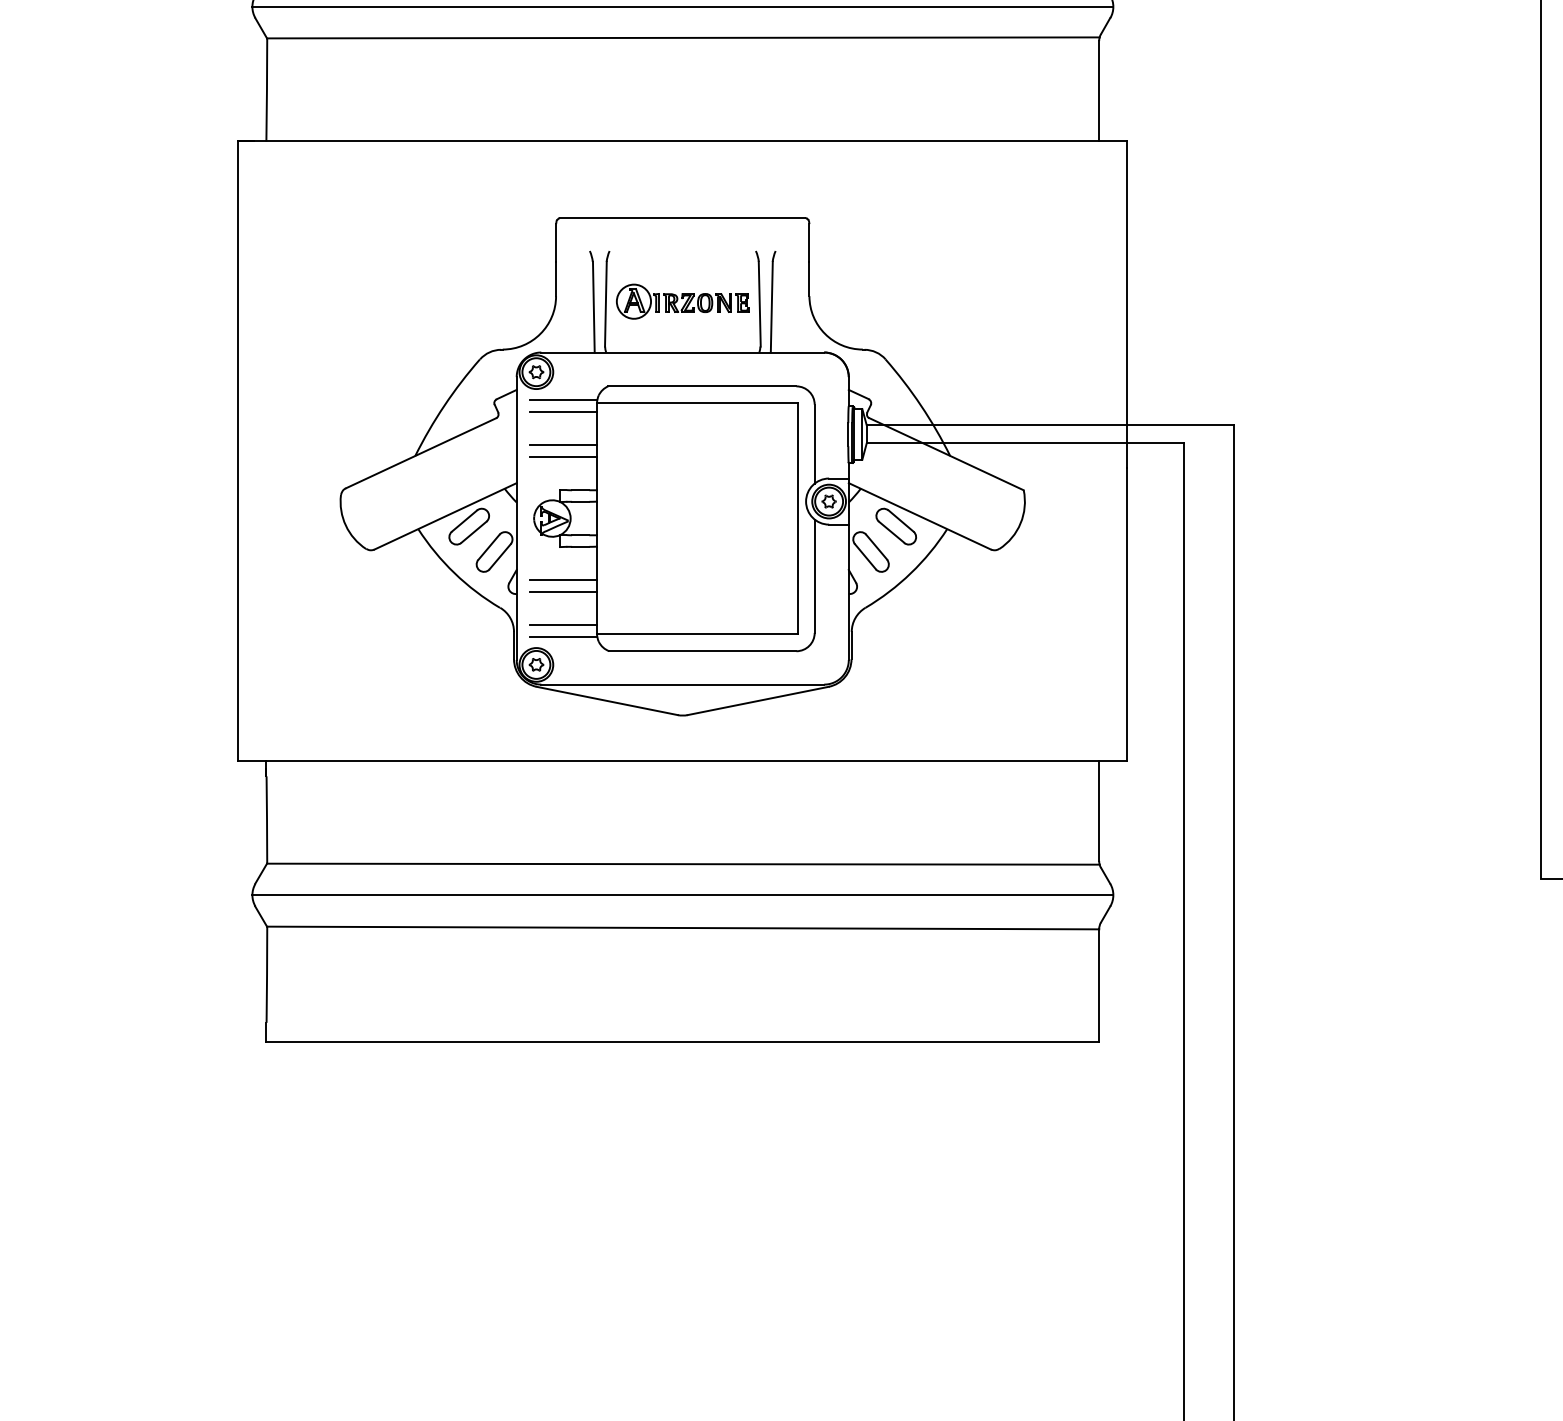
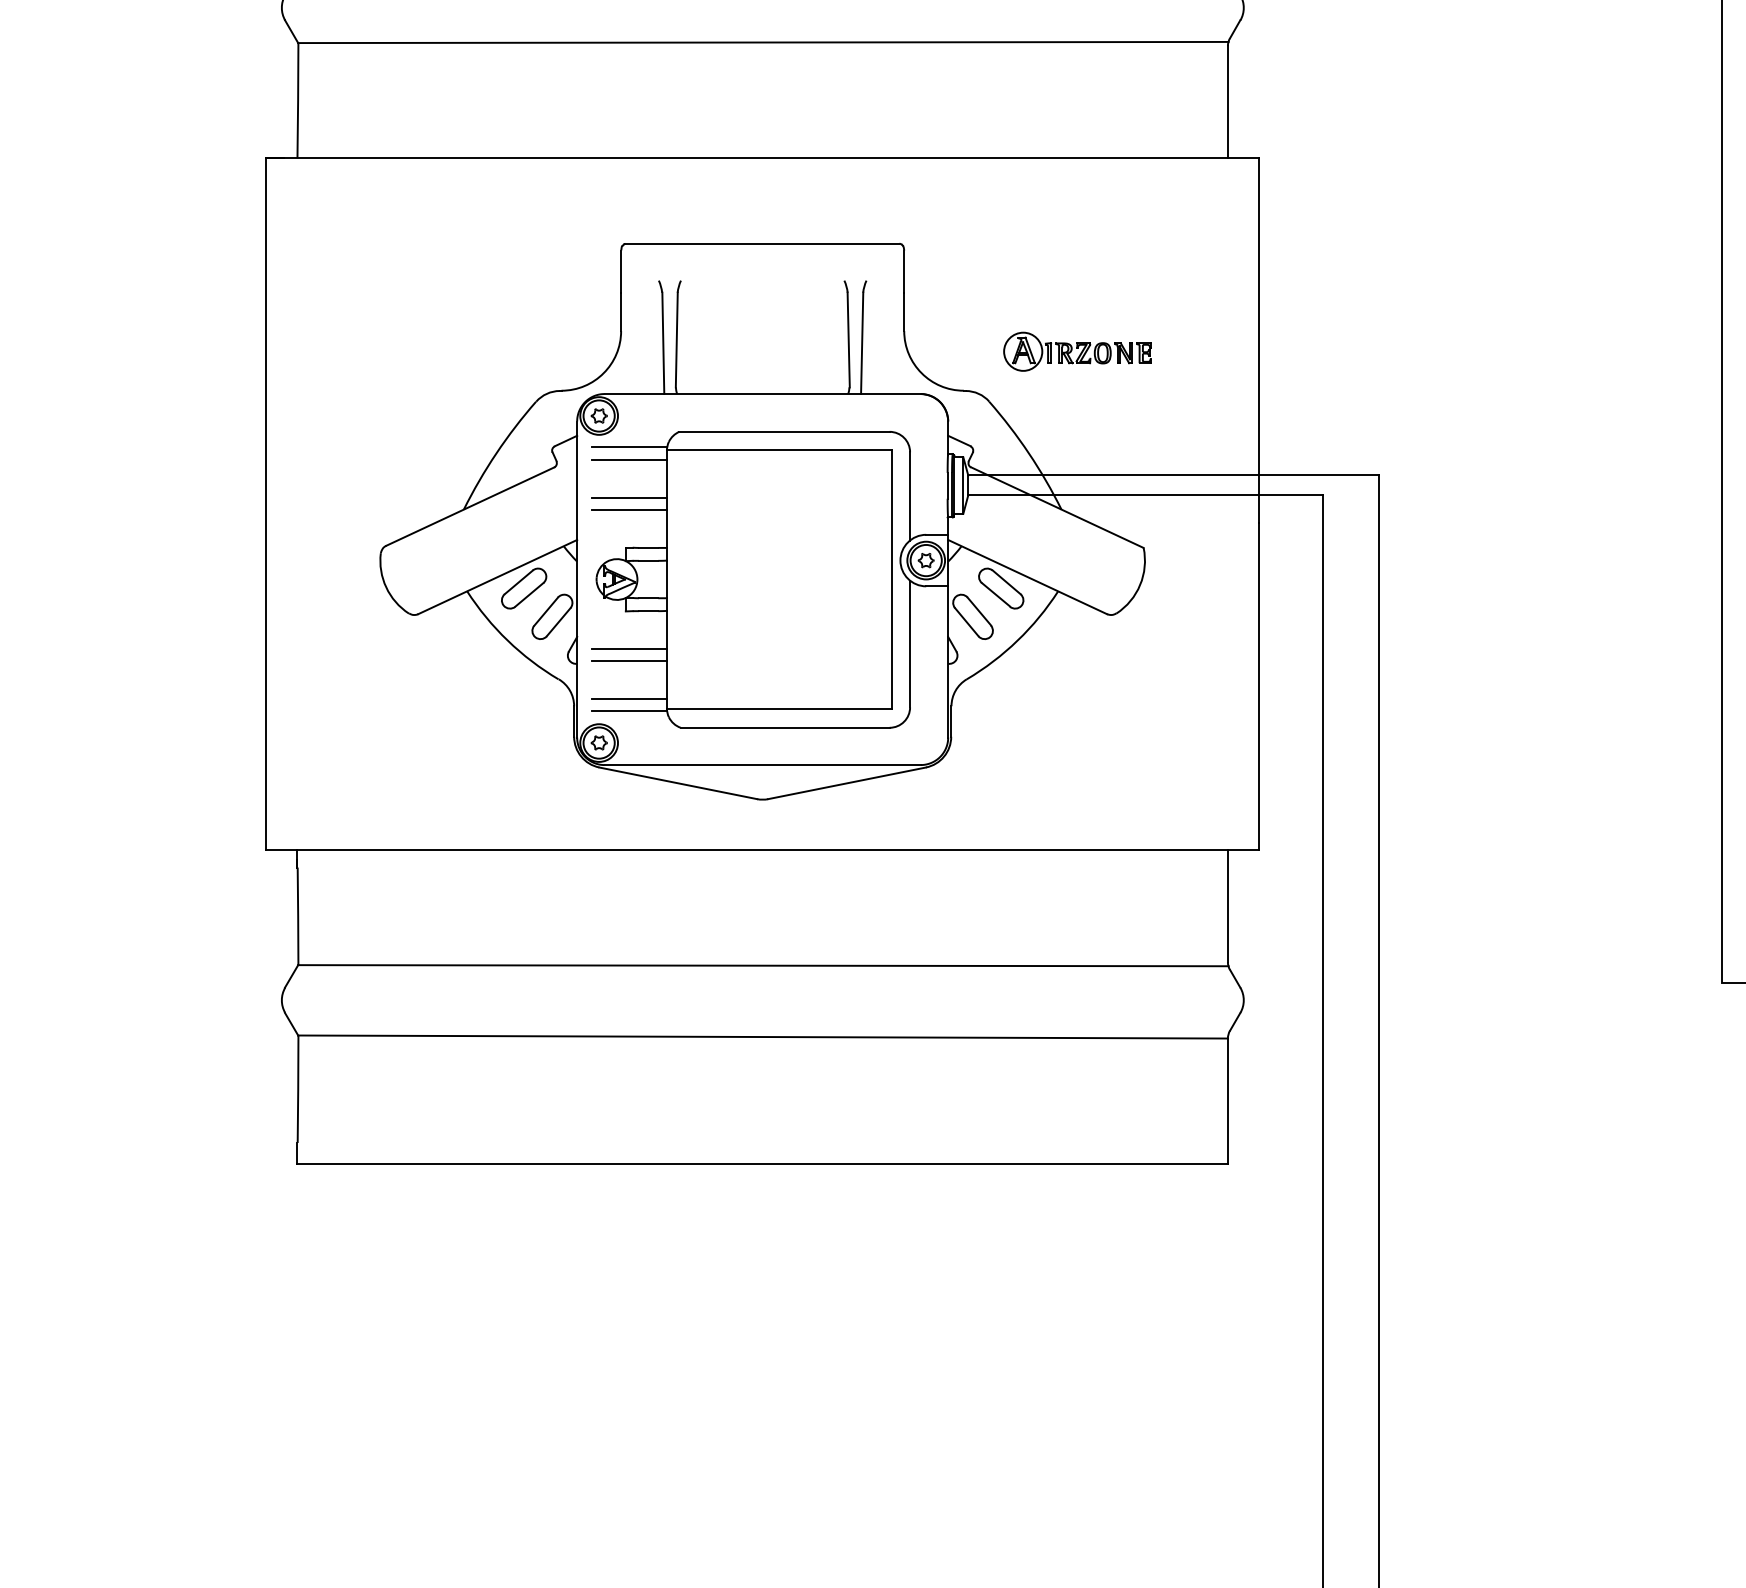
line: (682, 6) -> (762, 7), removed
part: (682, 301) -> (1077, 351), moved
line: (682, 895) -> (762, 1000), removed

